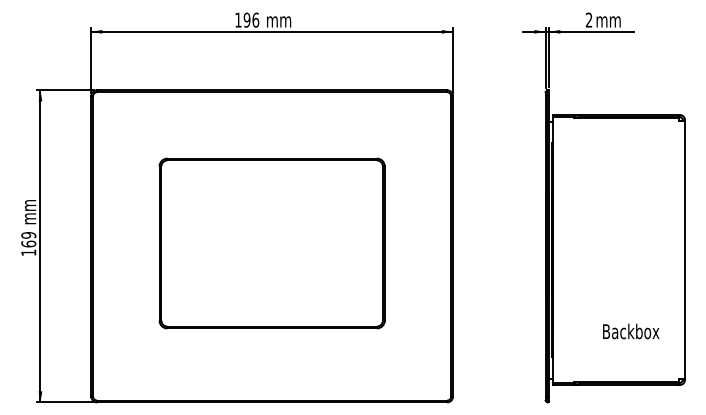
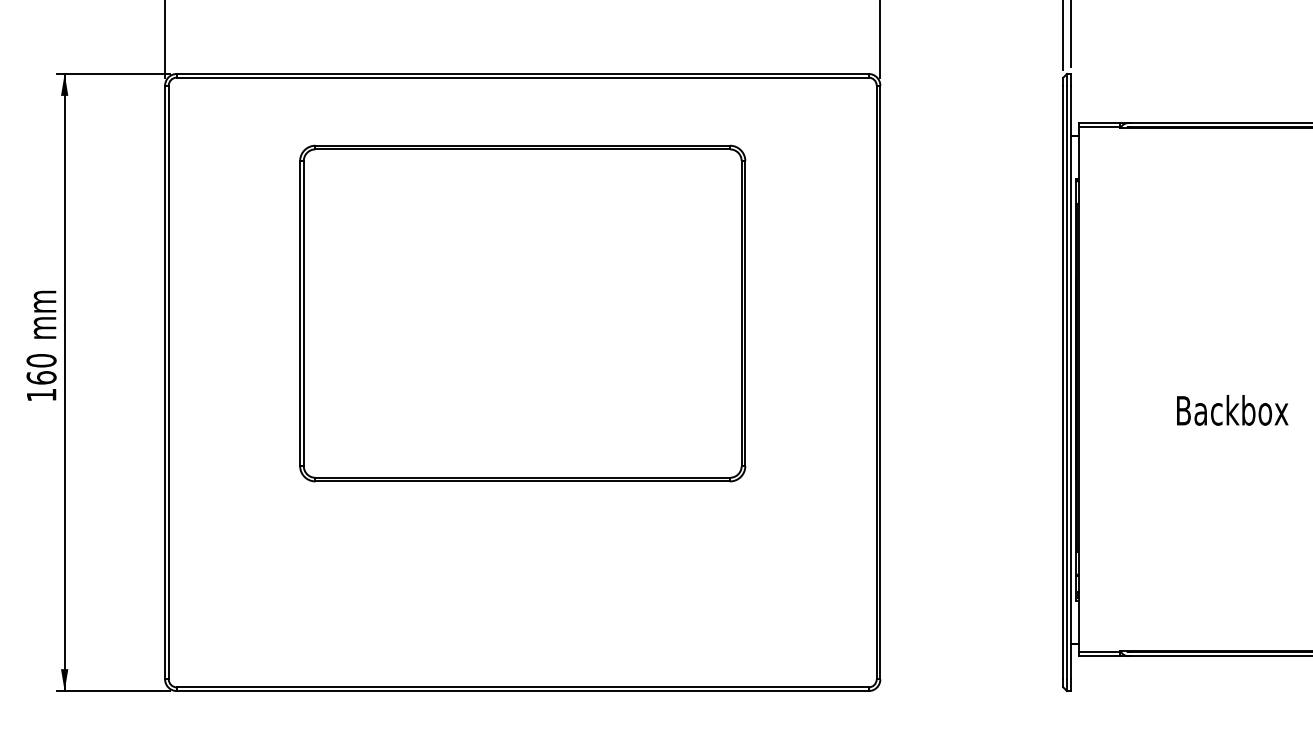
text: (28, 235) -> (40, 360), 169 -> 160
part: (271, 243) -> (521, 313), moved
text: (631, 331) -> (1233, 410), moved

